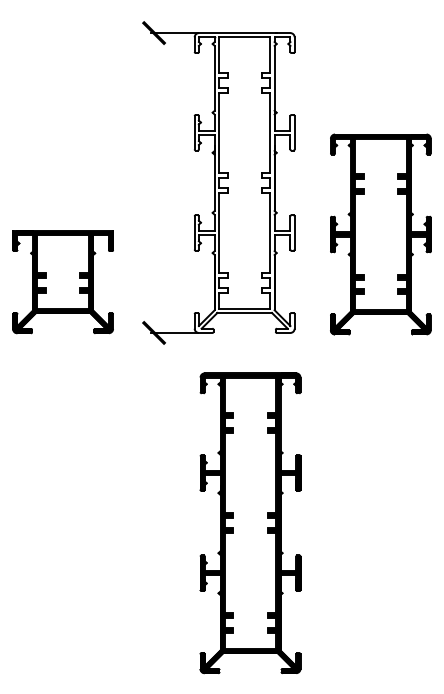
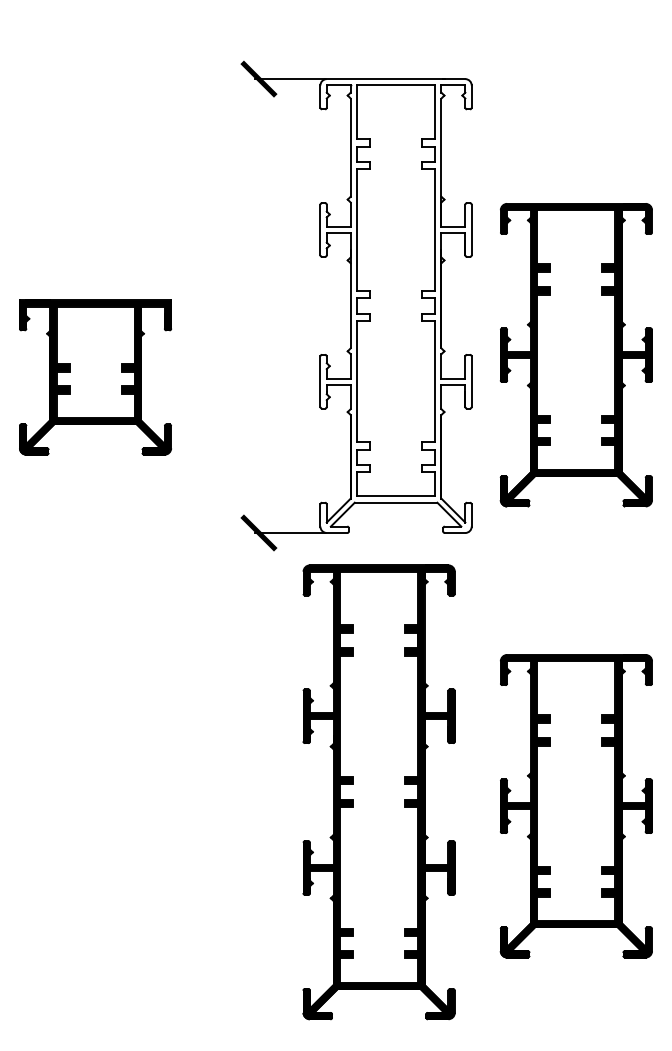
part: (218, 182) -> (356, 305), moved
part: (62, 282) -> (94, 377), moved
part: (380, 532) -> (575, 806), added

